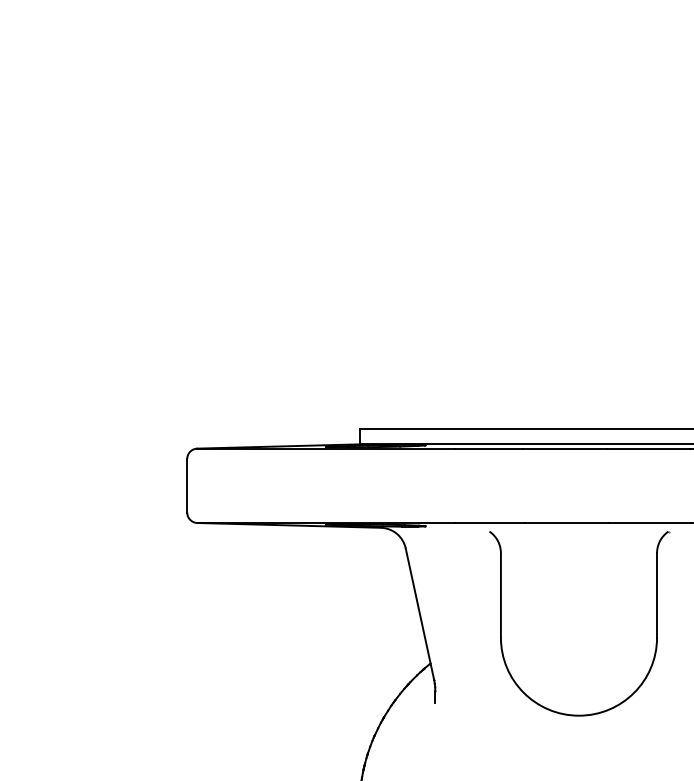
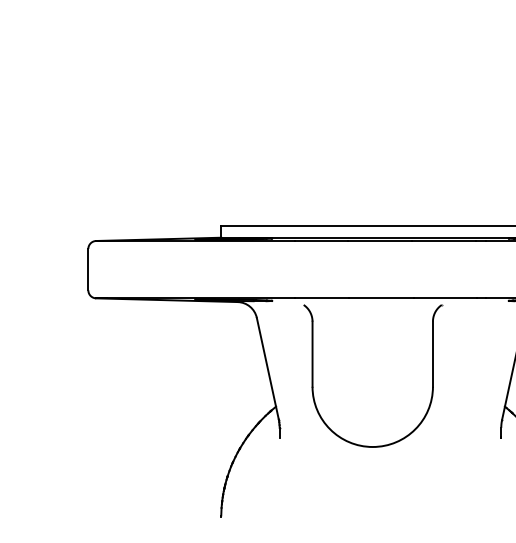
part: (656, 623) -> (432, 375), moved

